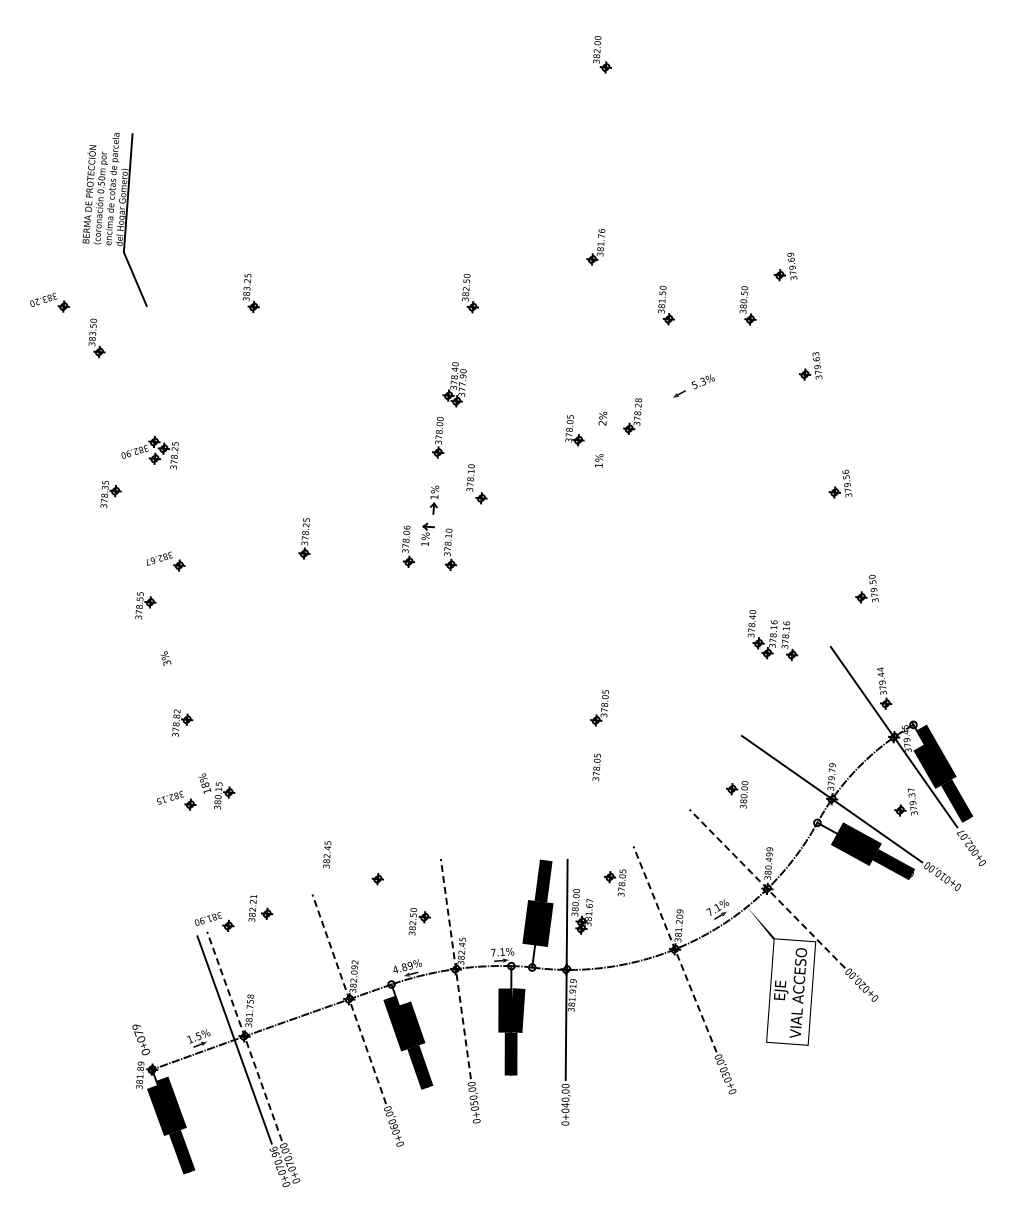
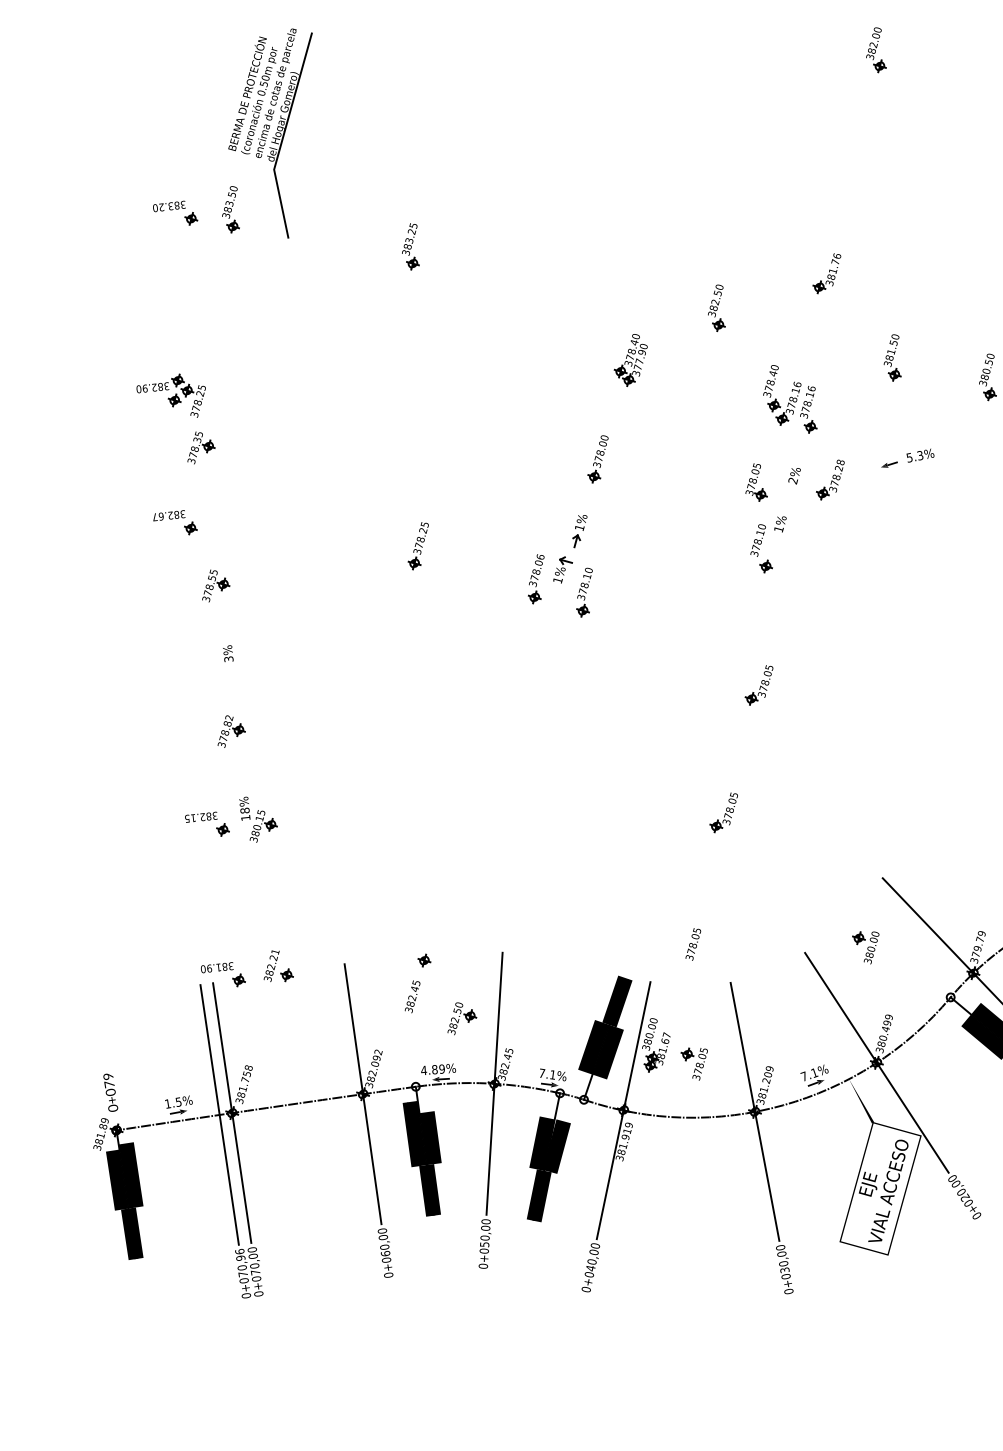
part: (470, 293) -> (719, 308), moved
part: (96, 338) -> (232, 210), moved
part: (454, 384) -> (630, 359), moved
part: (149, 452) -> (169, 391), moved
part: (476, 484) -> (763, 549), moved
part: (166, 561) -> (176, 520), moved
part: (607, 597) -> (758, 685), added
part: (772, 635) -> (792, 399), moved
text: (596, 767) -> (693, 944), moved
text: (326, 854) -> (412, 996), moved
part: (615, 882) -> (692, 1061), moved
line: (767, 888) -> (877, 1062), dashed -> solid
line: (675, 949) -> (755, 1112), dashed -> solid
line: (455, 969) -> (493, 1084), dashed -> solid
line: (349, 999) -> (363, 1094), dashed -> solid
line: (244, 1036) -> (232, 1113), dashed -> solid

